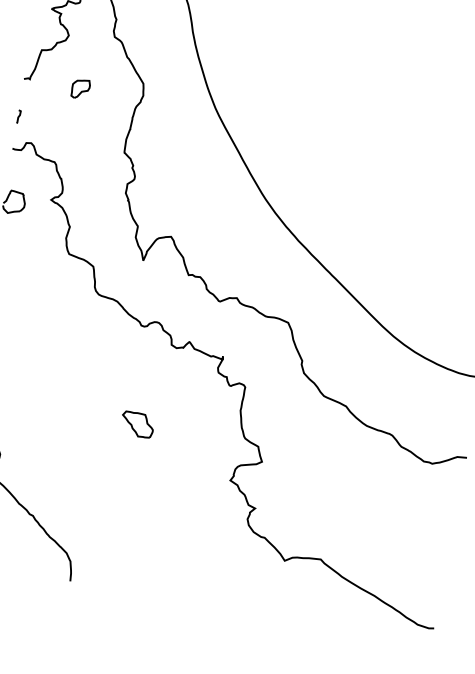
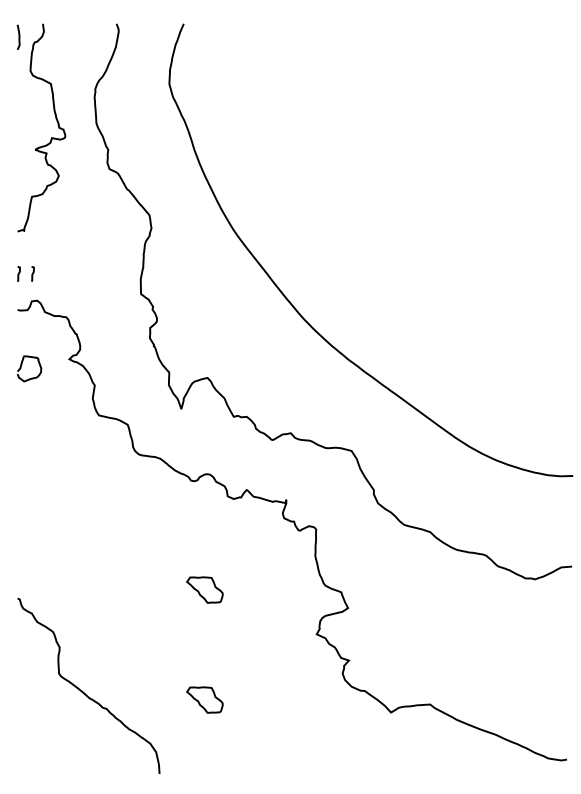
part: (80, 88) -> (81, 231), removed
curve: (31, 118) -> (32, 273), added
part: (121, 521) -> (204, 699), added

